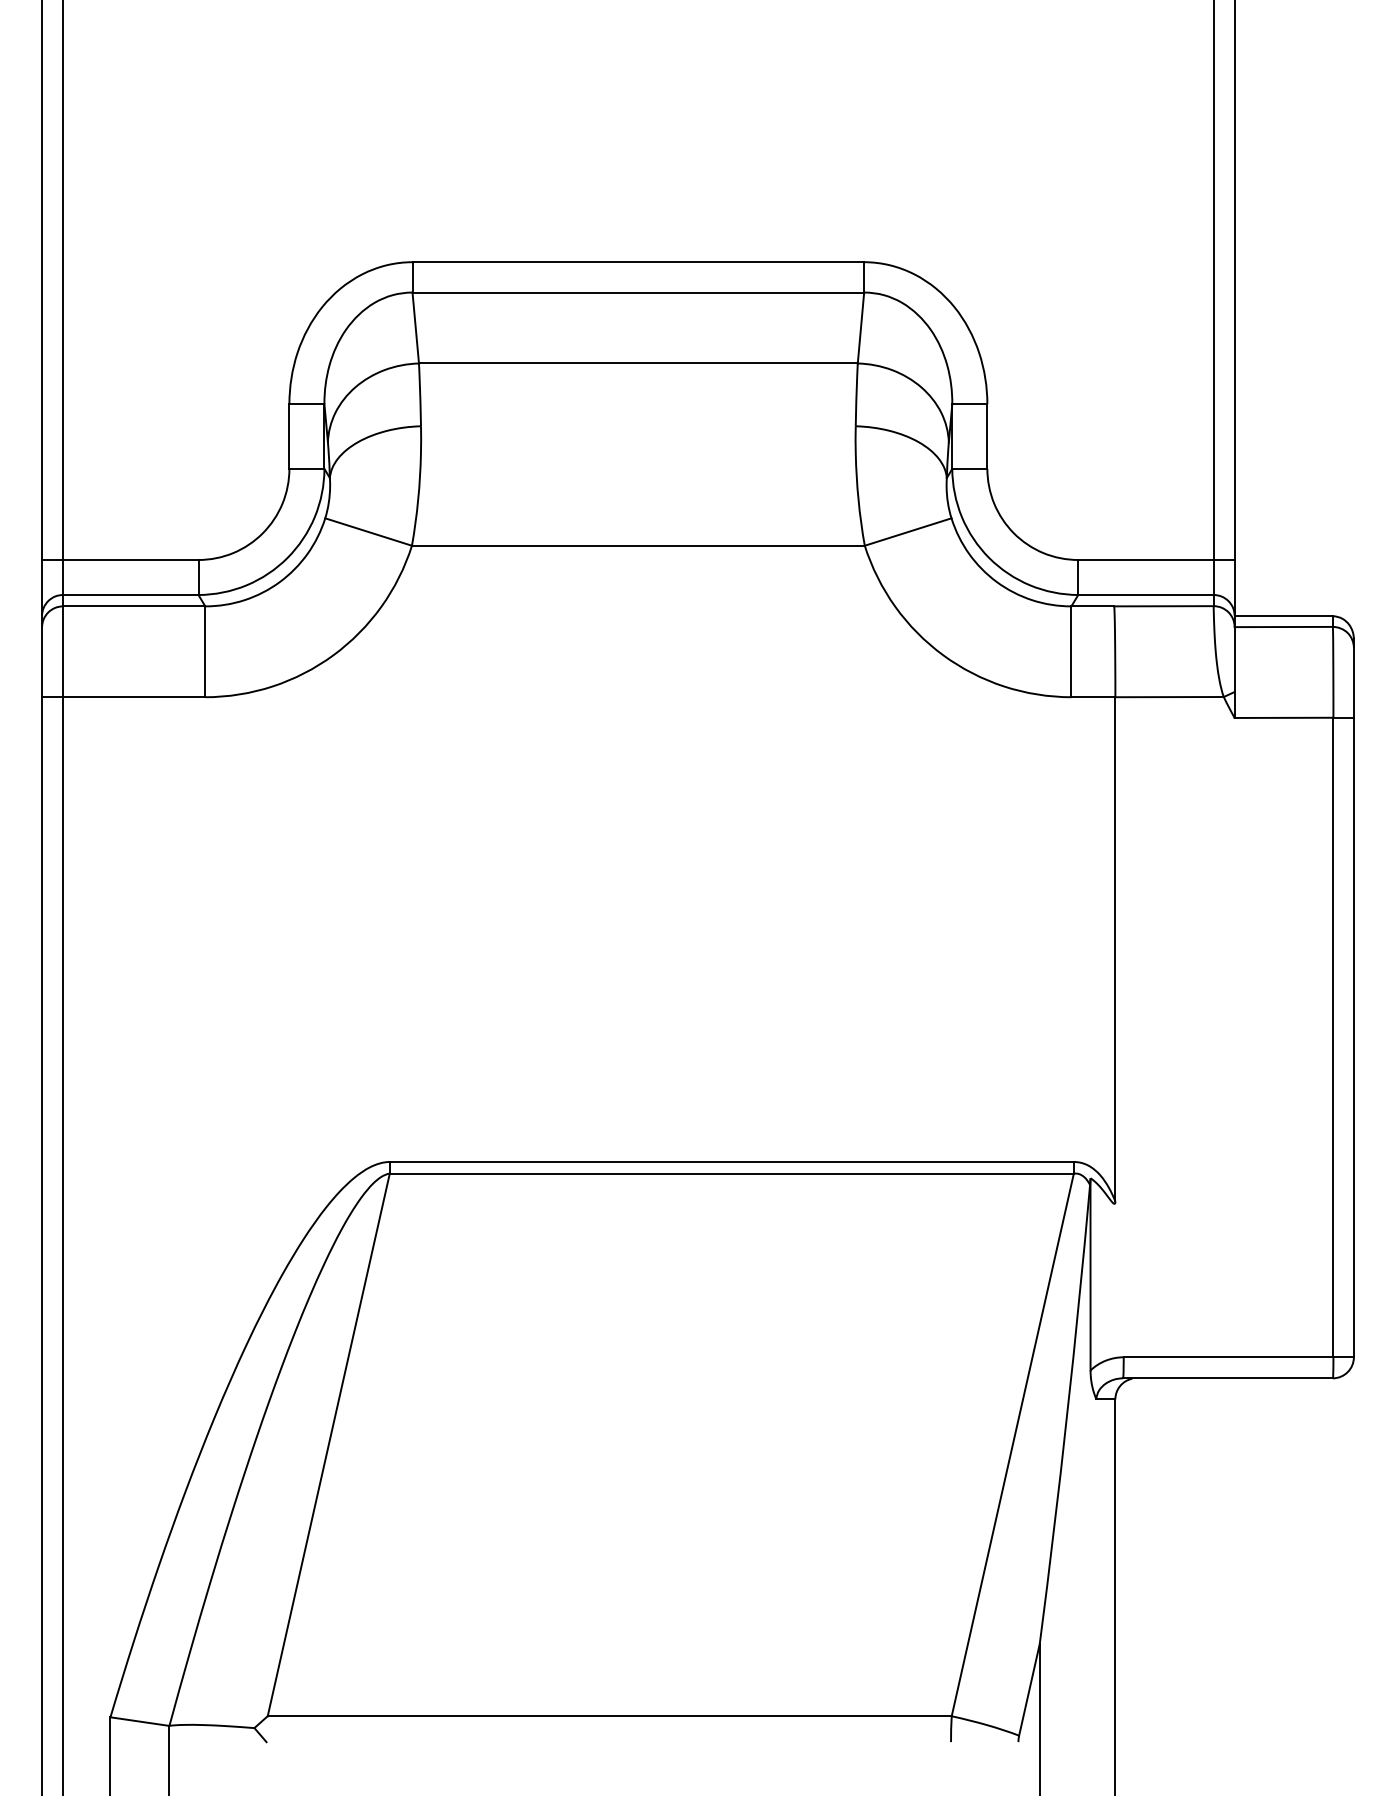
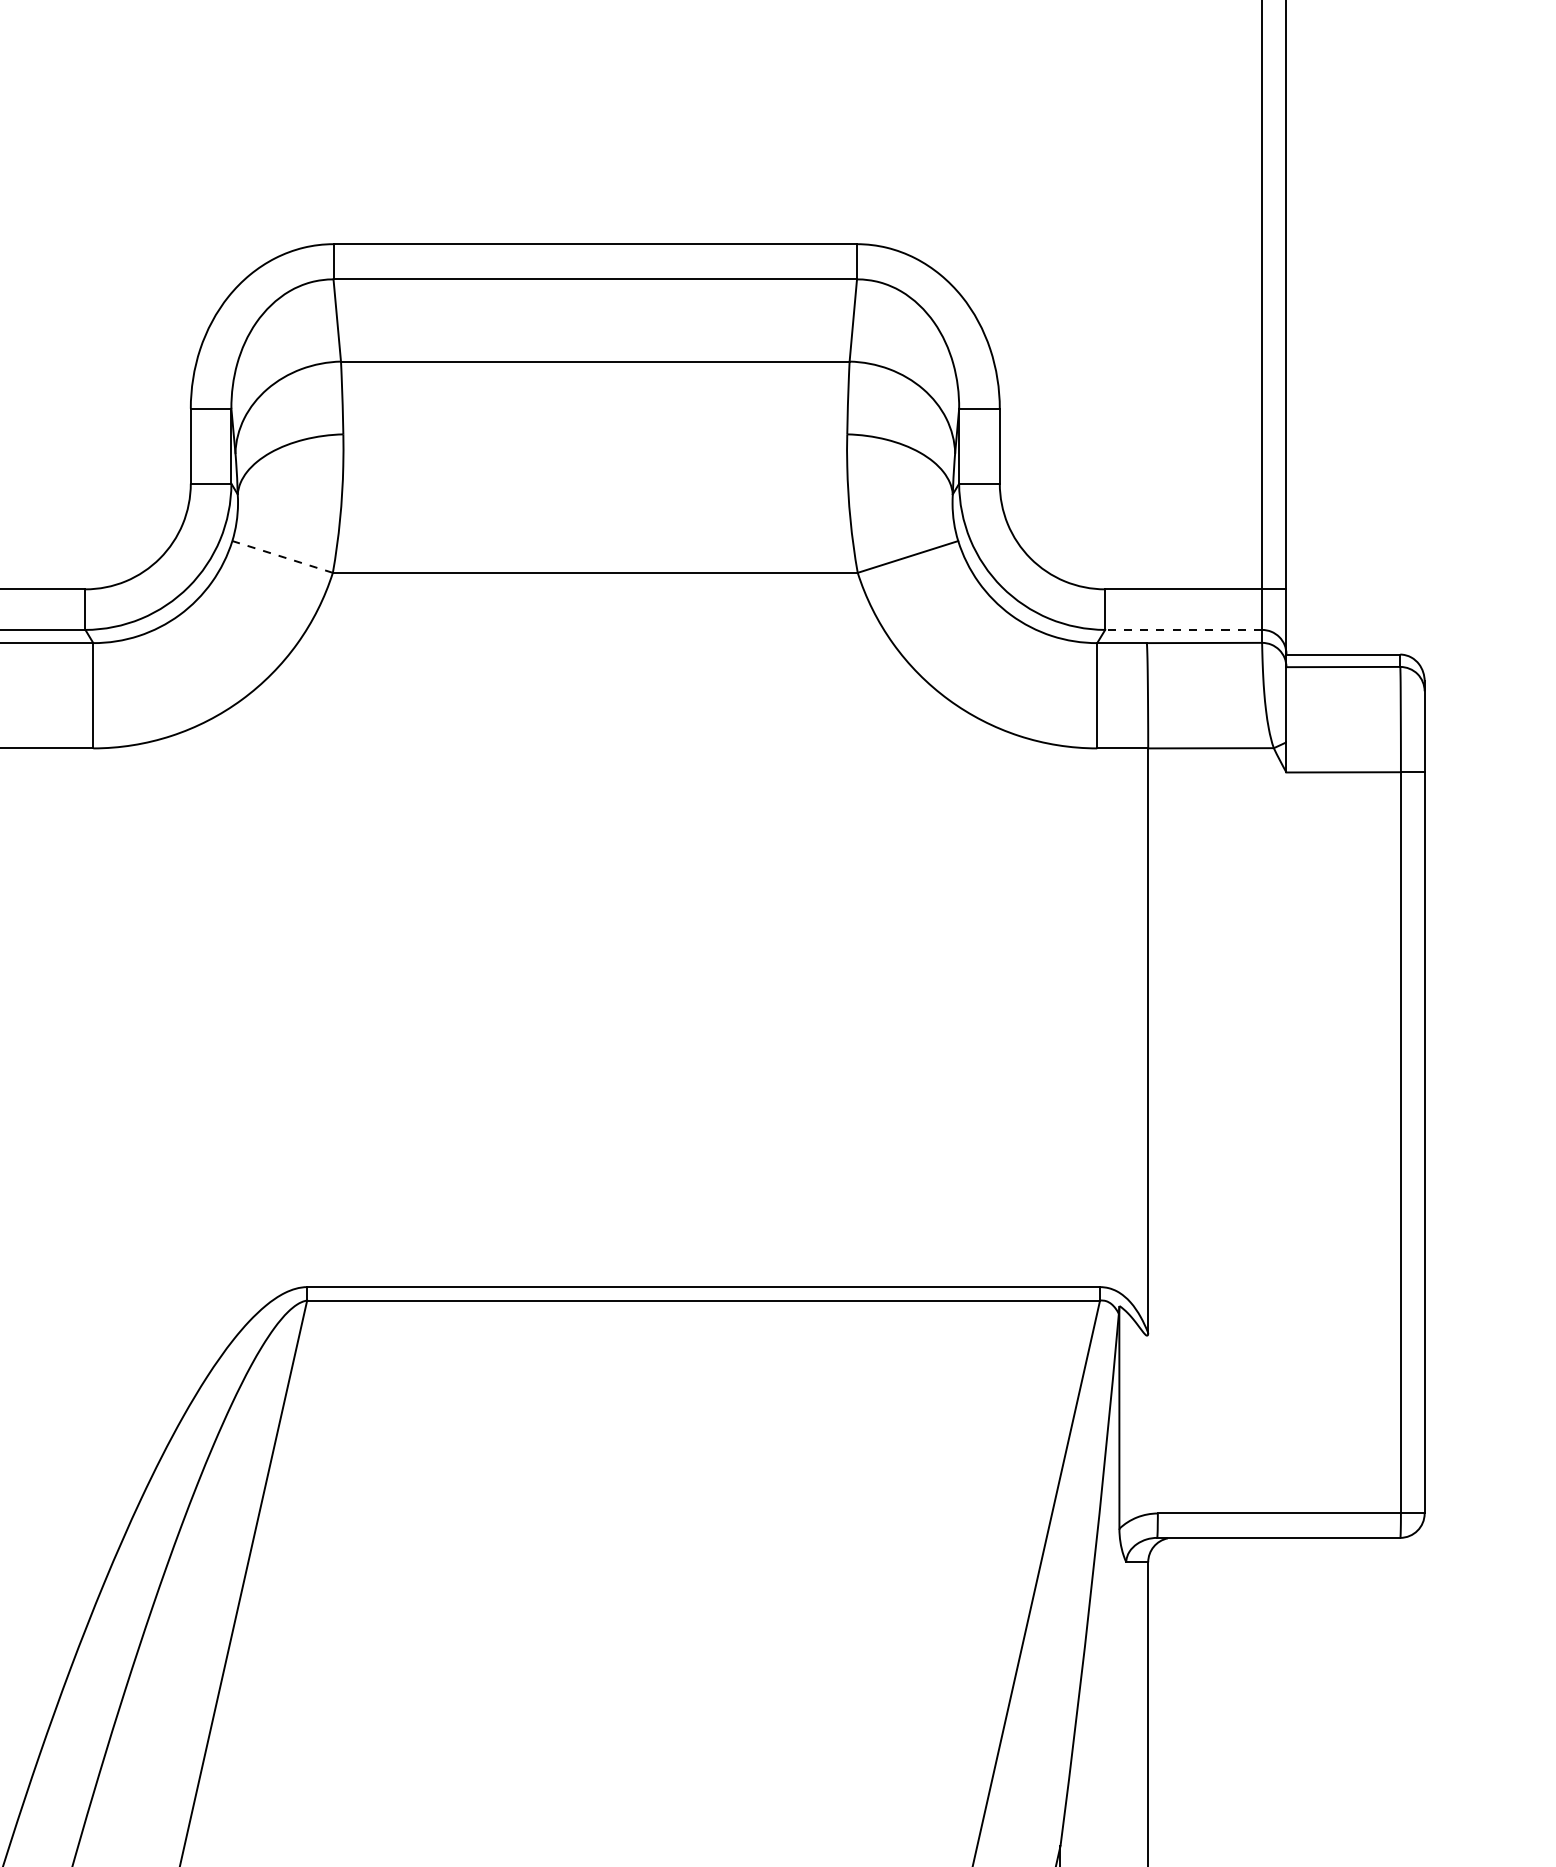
line: (368, 531) -> (282, 556), solid -> dashed
line: (1145, 595) -> (1183, 630), solid -> dashed

